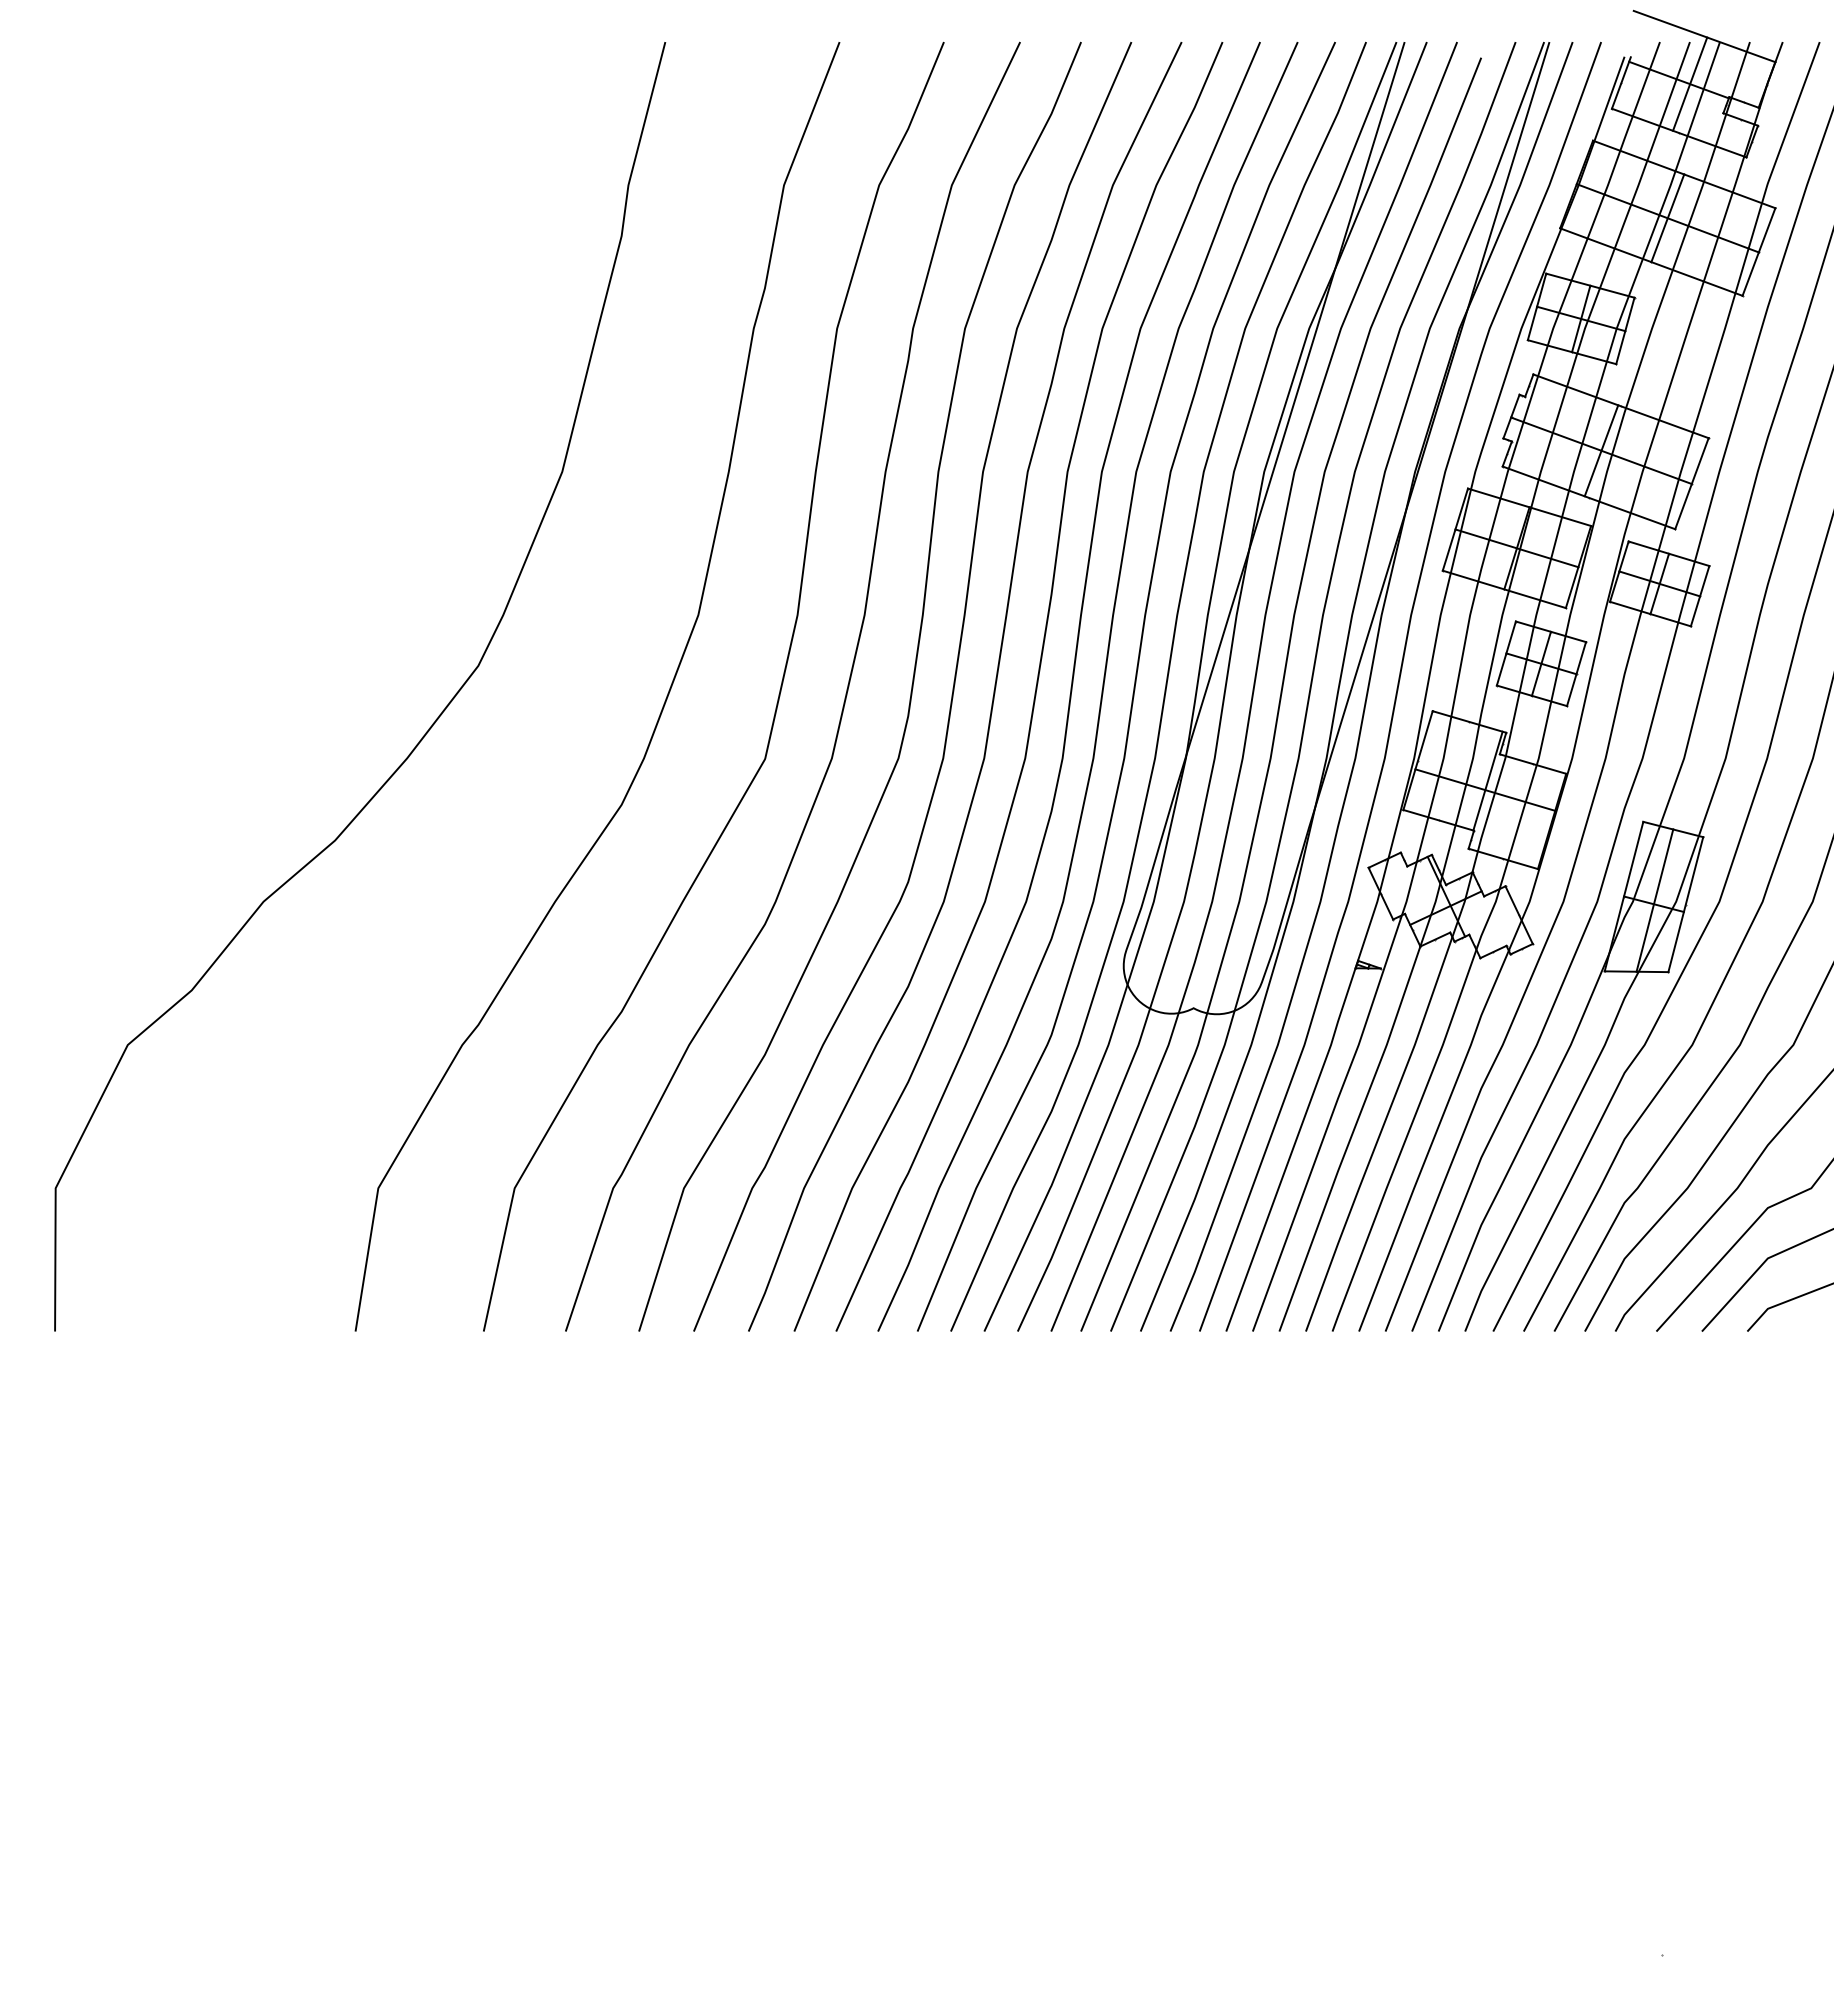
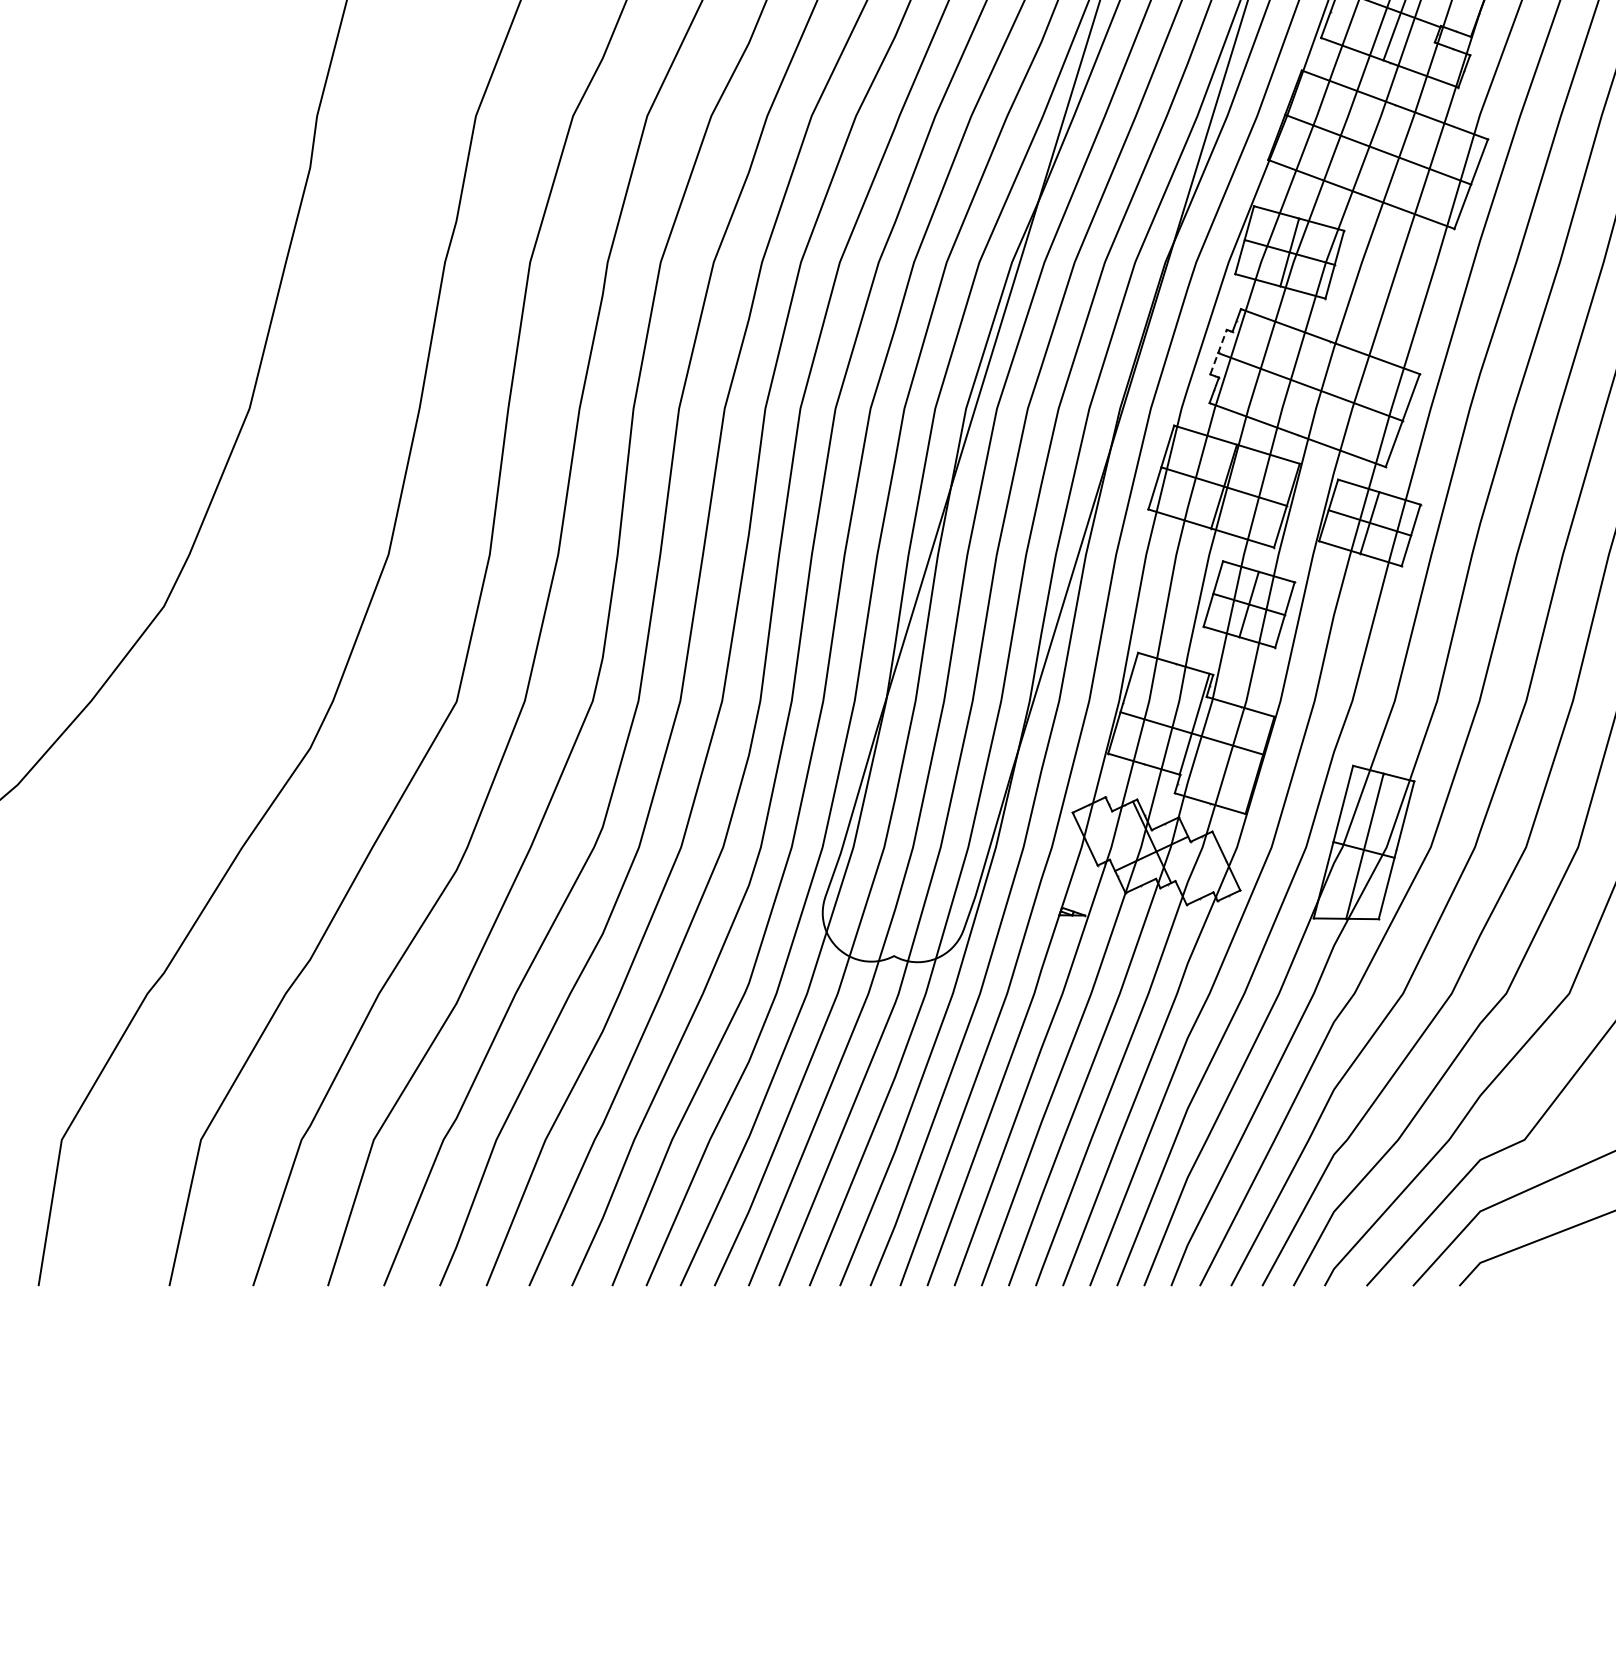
line: (1667, 218) -> (1377, 149), removed
line: (1511, 416) -> (1218, 352), solid -> dashed
line: (1601, 450) -> (1310, 386), removed

